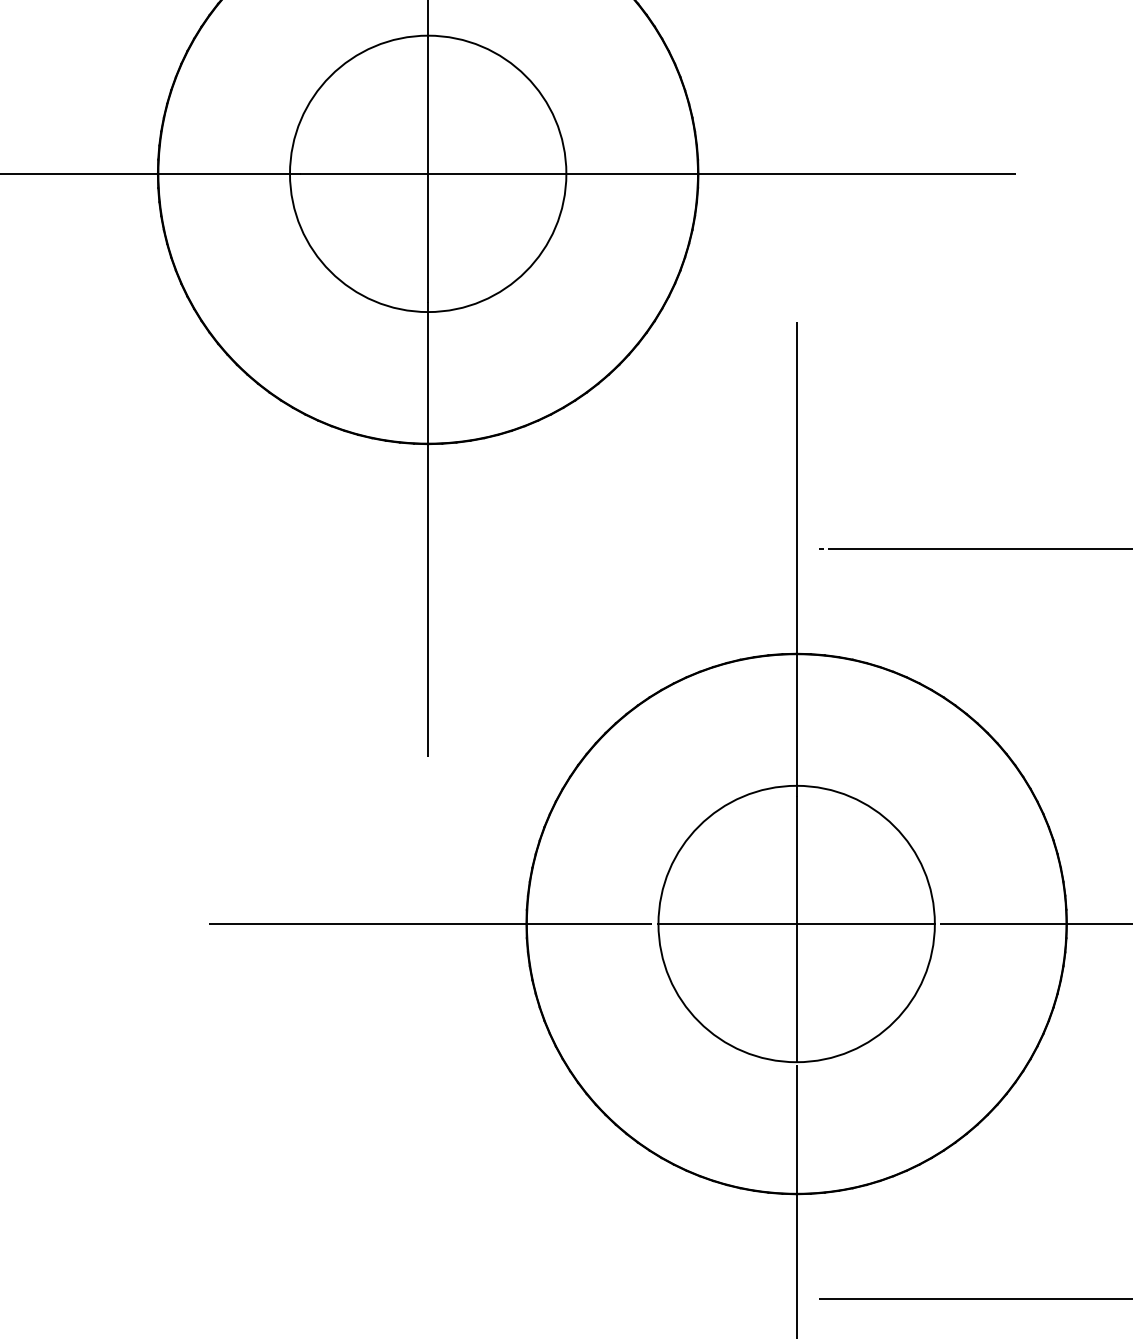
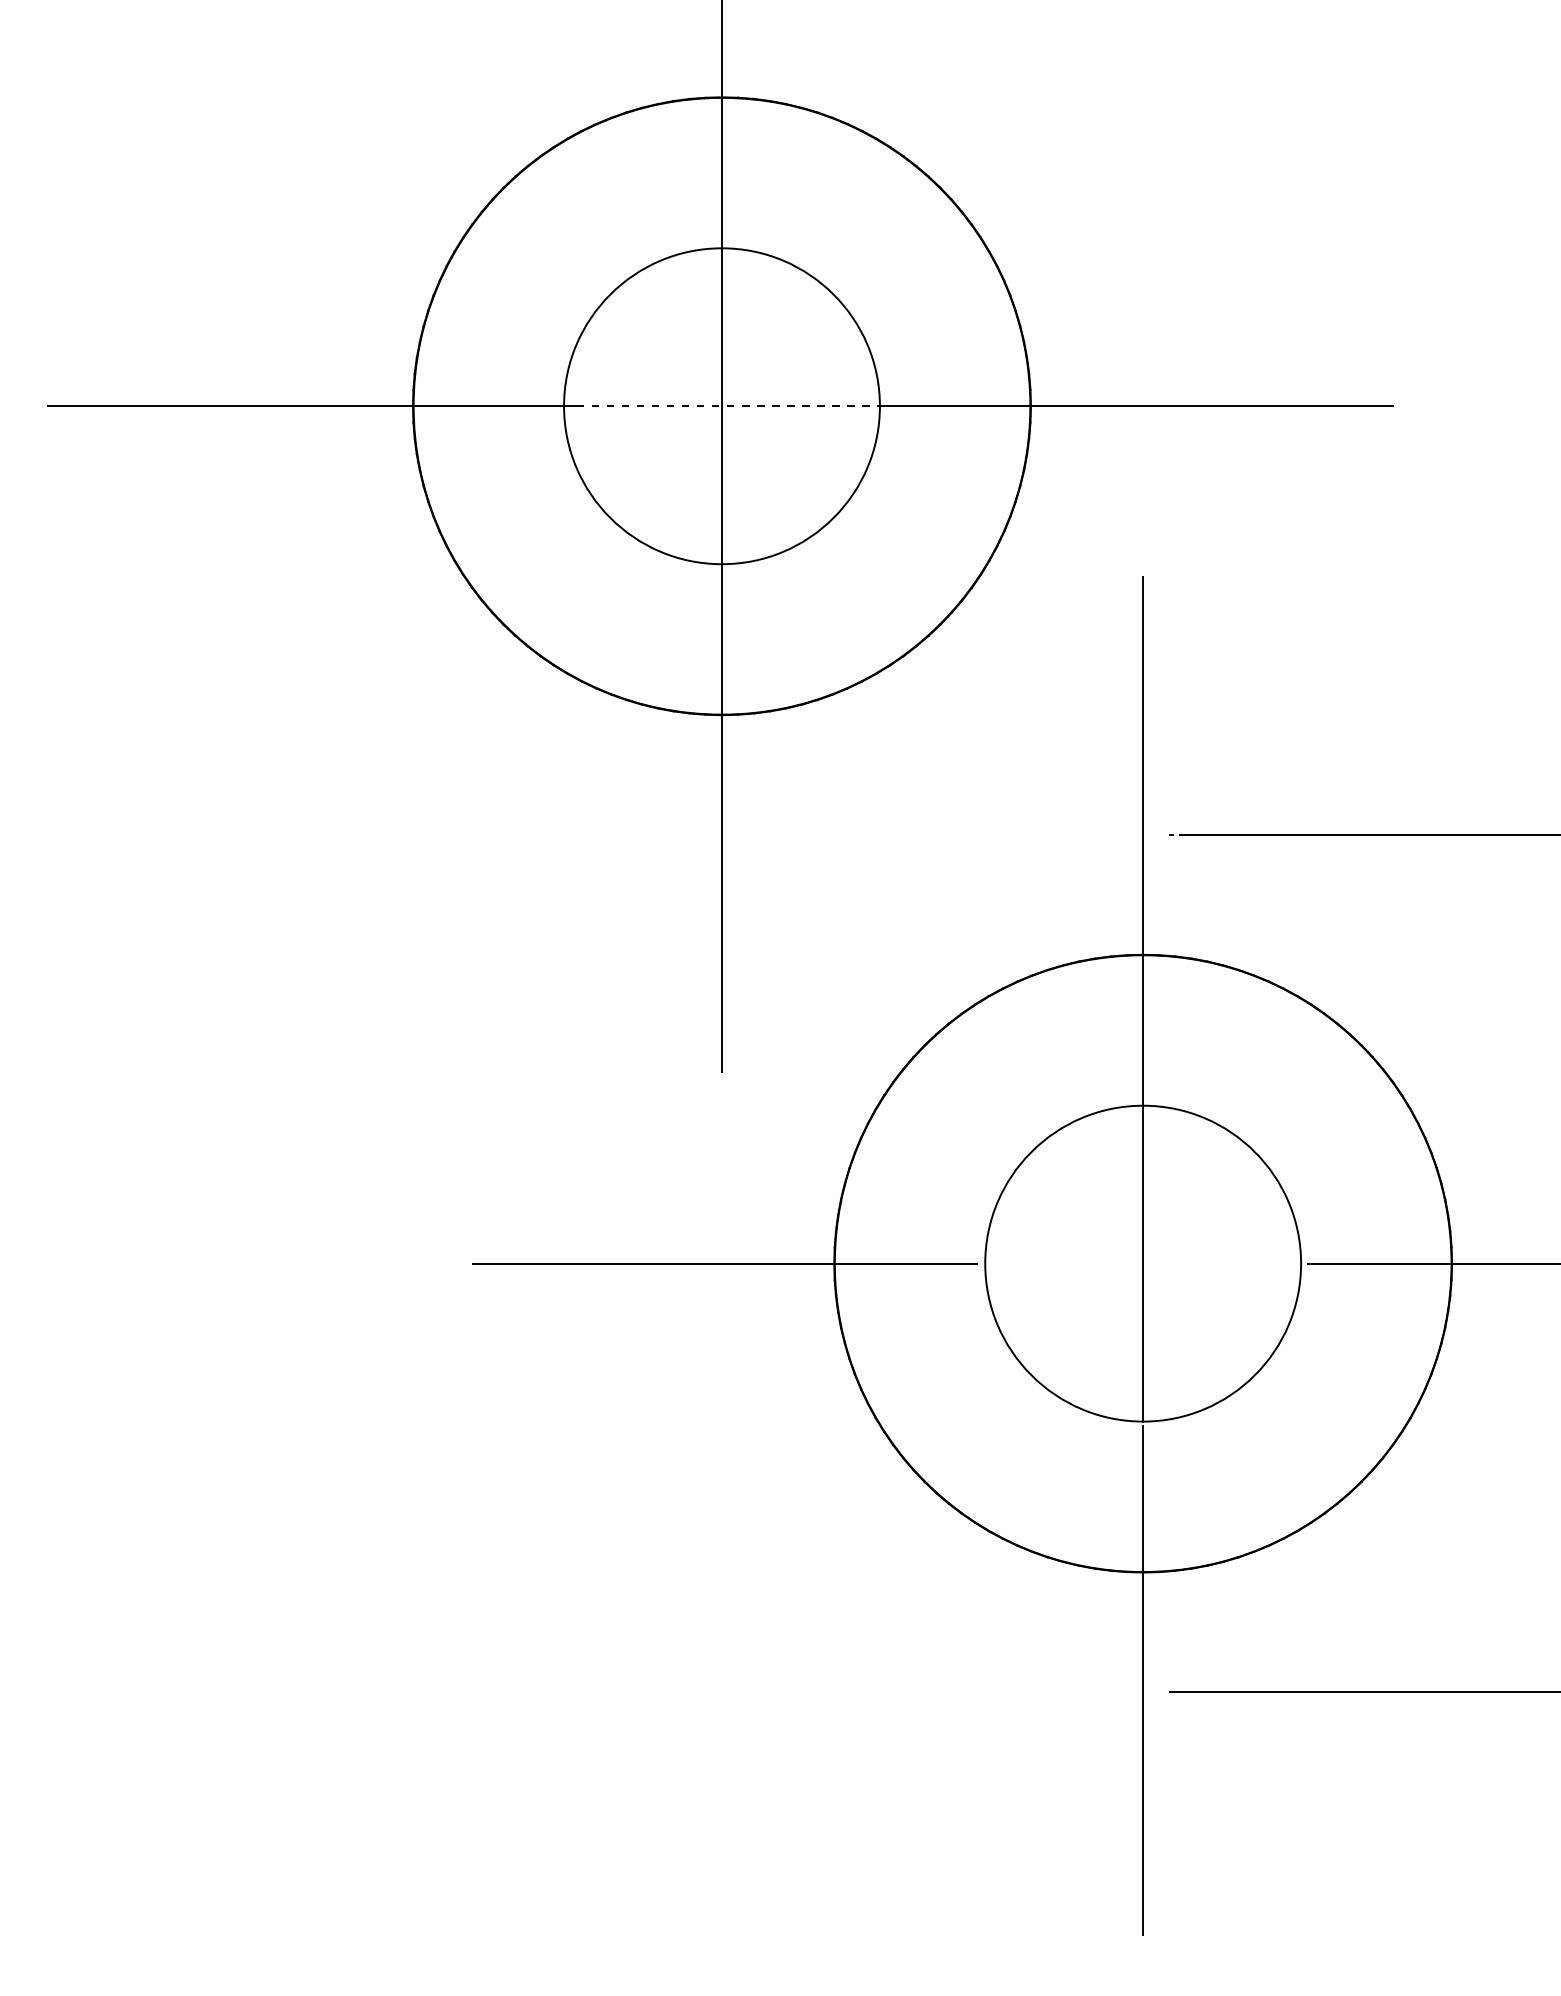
line: (433, 174) -> (727, 406), solid -> dashed
line: (796, 923) -> (1143, 1263), removed

